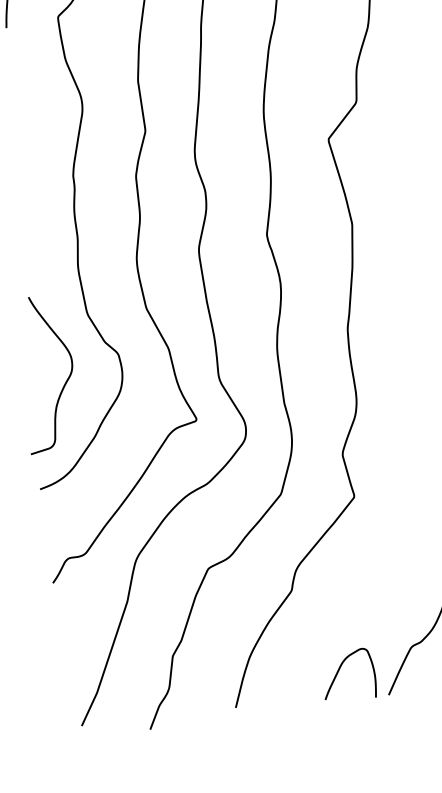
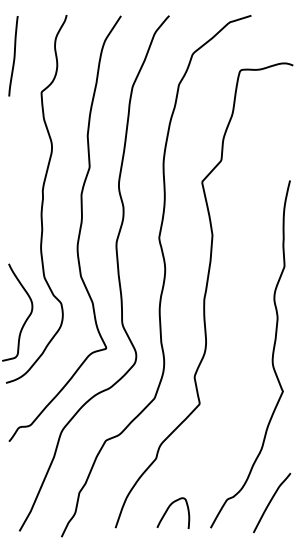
curve: (342, 667) -> (169, 508), moved

